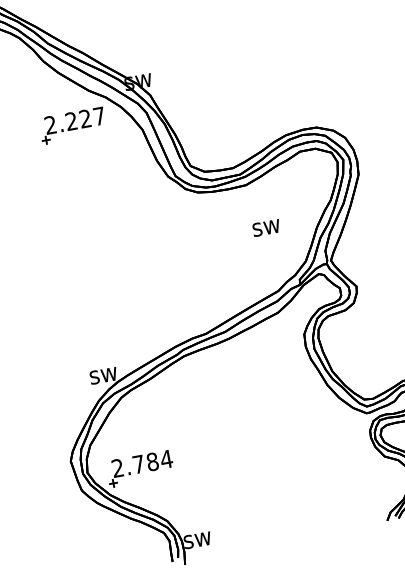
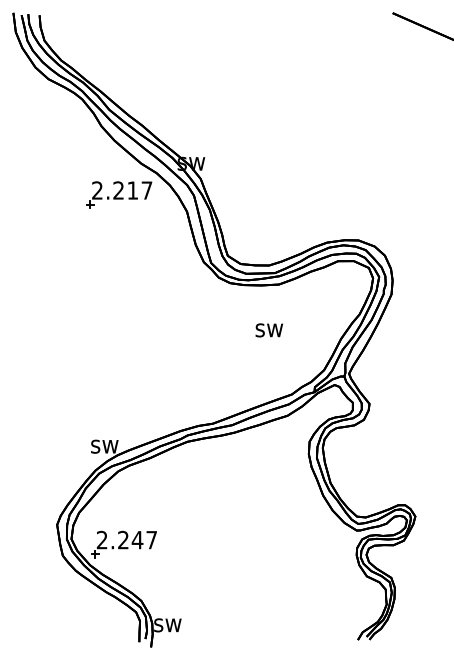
text: (85, 118) -> (132, 190), 2.227 -> 2.217
text: (265, 228) -> (268, 330), moved
text: (152, 461) -> (137, 539), 2.784 -> 2.247

